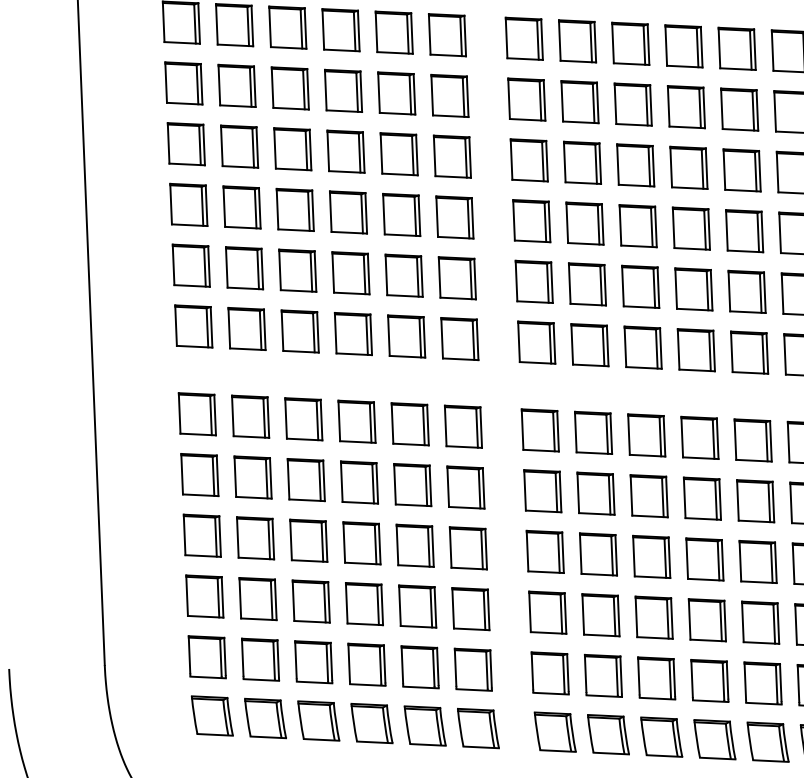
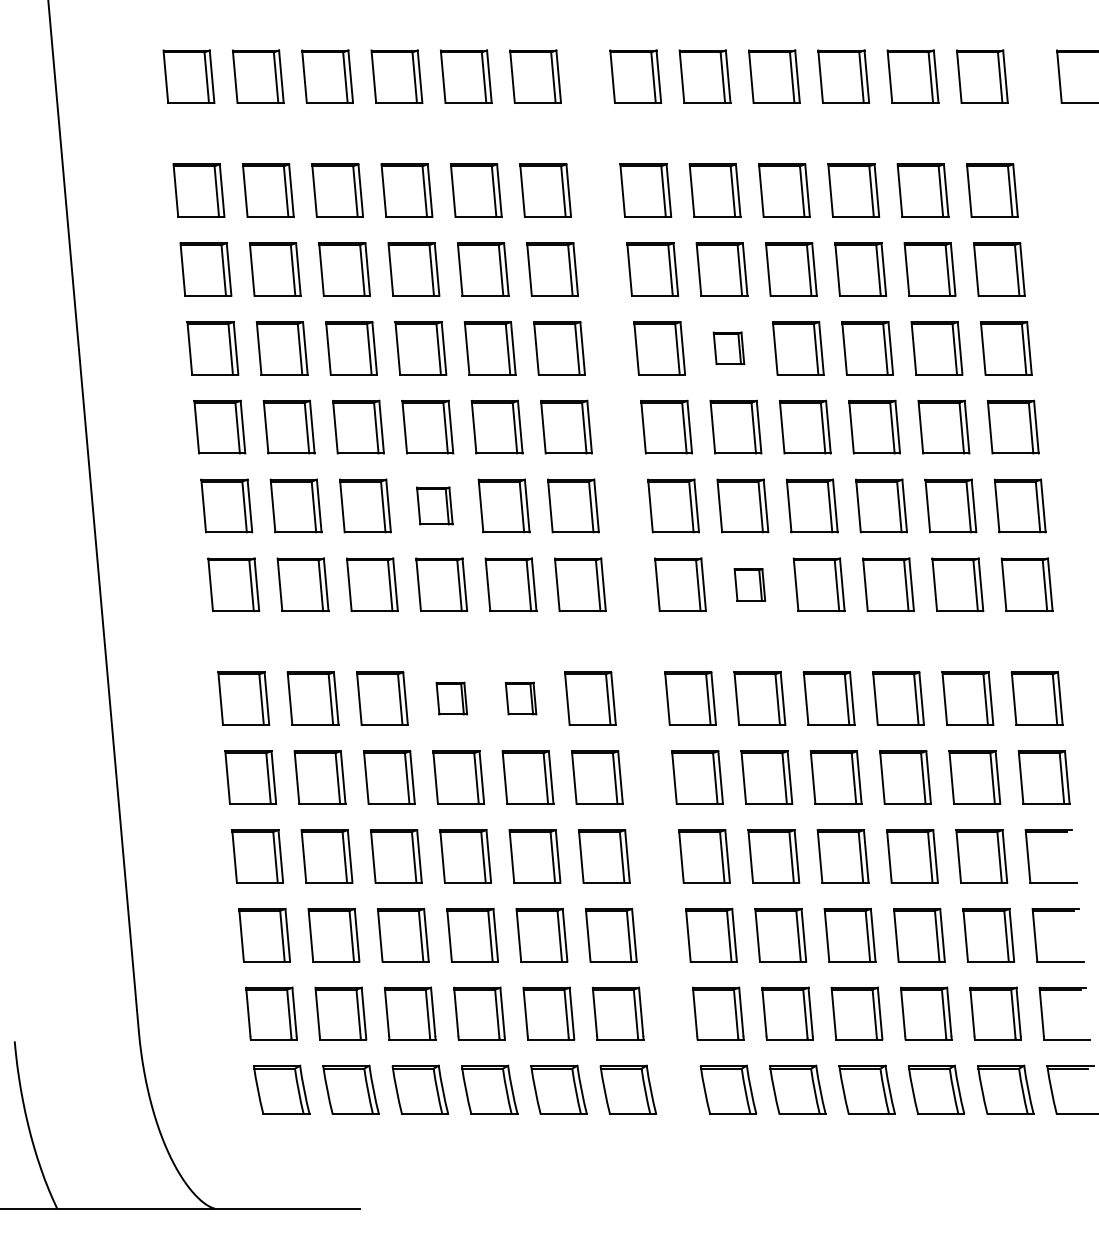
part: (582, 162) -> (728, 348), size x0.6
part: (350, 272) -> (434, 505), size x0.7
part: (589, 344) -> (749, 584), size x0.6
part: (356, 421) -> (451, 698), size x0.6
part: (409, 424) -> (520, 698), size x0.6

